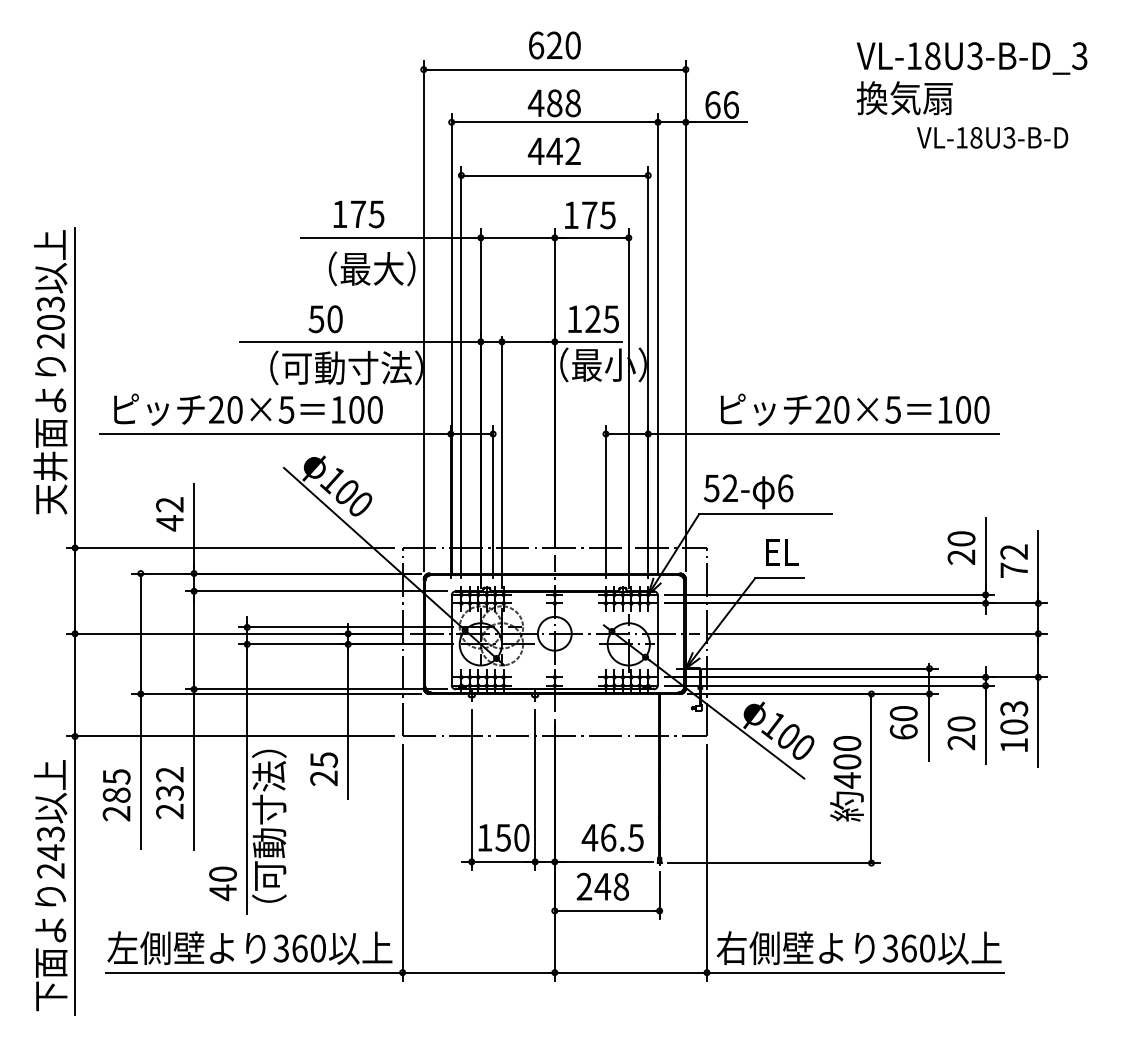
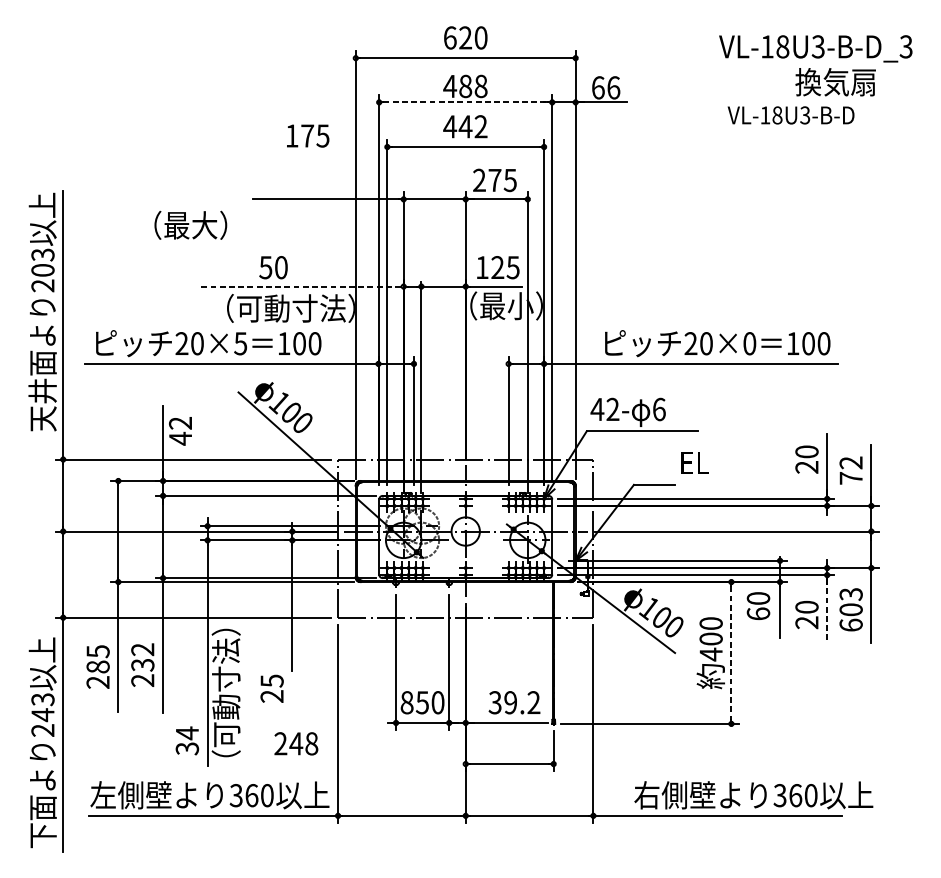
text: (904, 98) -> (835, 82), moved
line: (555, 122) -> (466, 102), solid -> dashed
text: (992, 137) -> (790, 115), moved
text: (358, 214) -> (307, 136), moved
text: (570, 214) -> (478, 179), 175 -> 275
text: (371, 268) -> (190, 225), moved
line: (360, 341) -> (302, 286), solid -> dashed
text: (892, 409) -> (749, 343), 20×5 -> 20×0
text: (711, 488) -> (597, 409), 52- -> 42-
text: (169, 514) -> (180, 431), moved
text: (782, 552) -> (695, 463), moved
line: (985, 724) -> (827, 607), solid -> dashed
text: (1014, 744) -> (851, 624), 103 -> 603
text: (323, 769) -> (271, 689), moved
line: (871, 779) -> (731, 653), solid -> dashed
text: (484, 837) -> (406, 702), 150 -> 850
text: (612, 837) -> (514, 702), 46.5 -> 39.2
text: (222, 883) -> (186, 741), 40 -> 34
text: (602, 886) -> (295, 743), moved
text: (858, 947) -> (753, 794), moved

